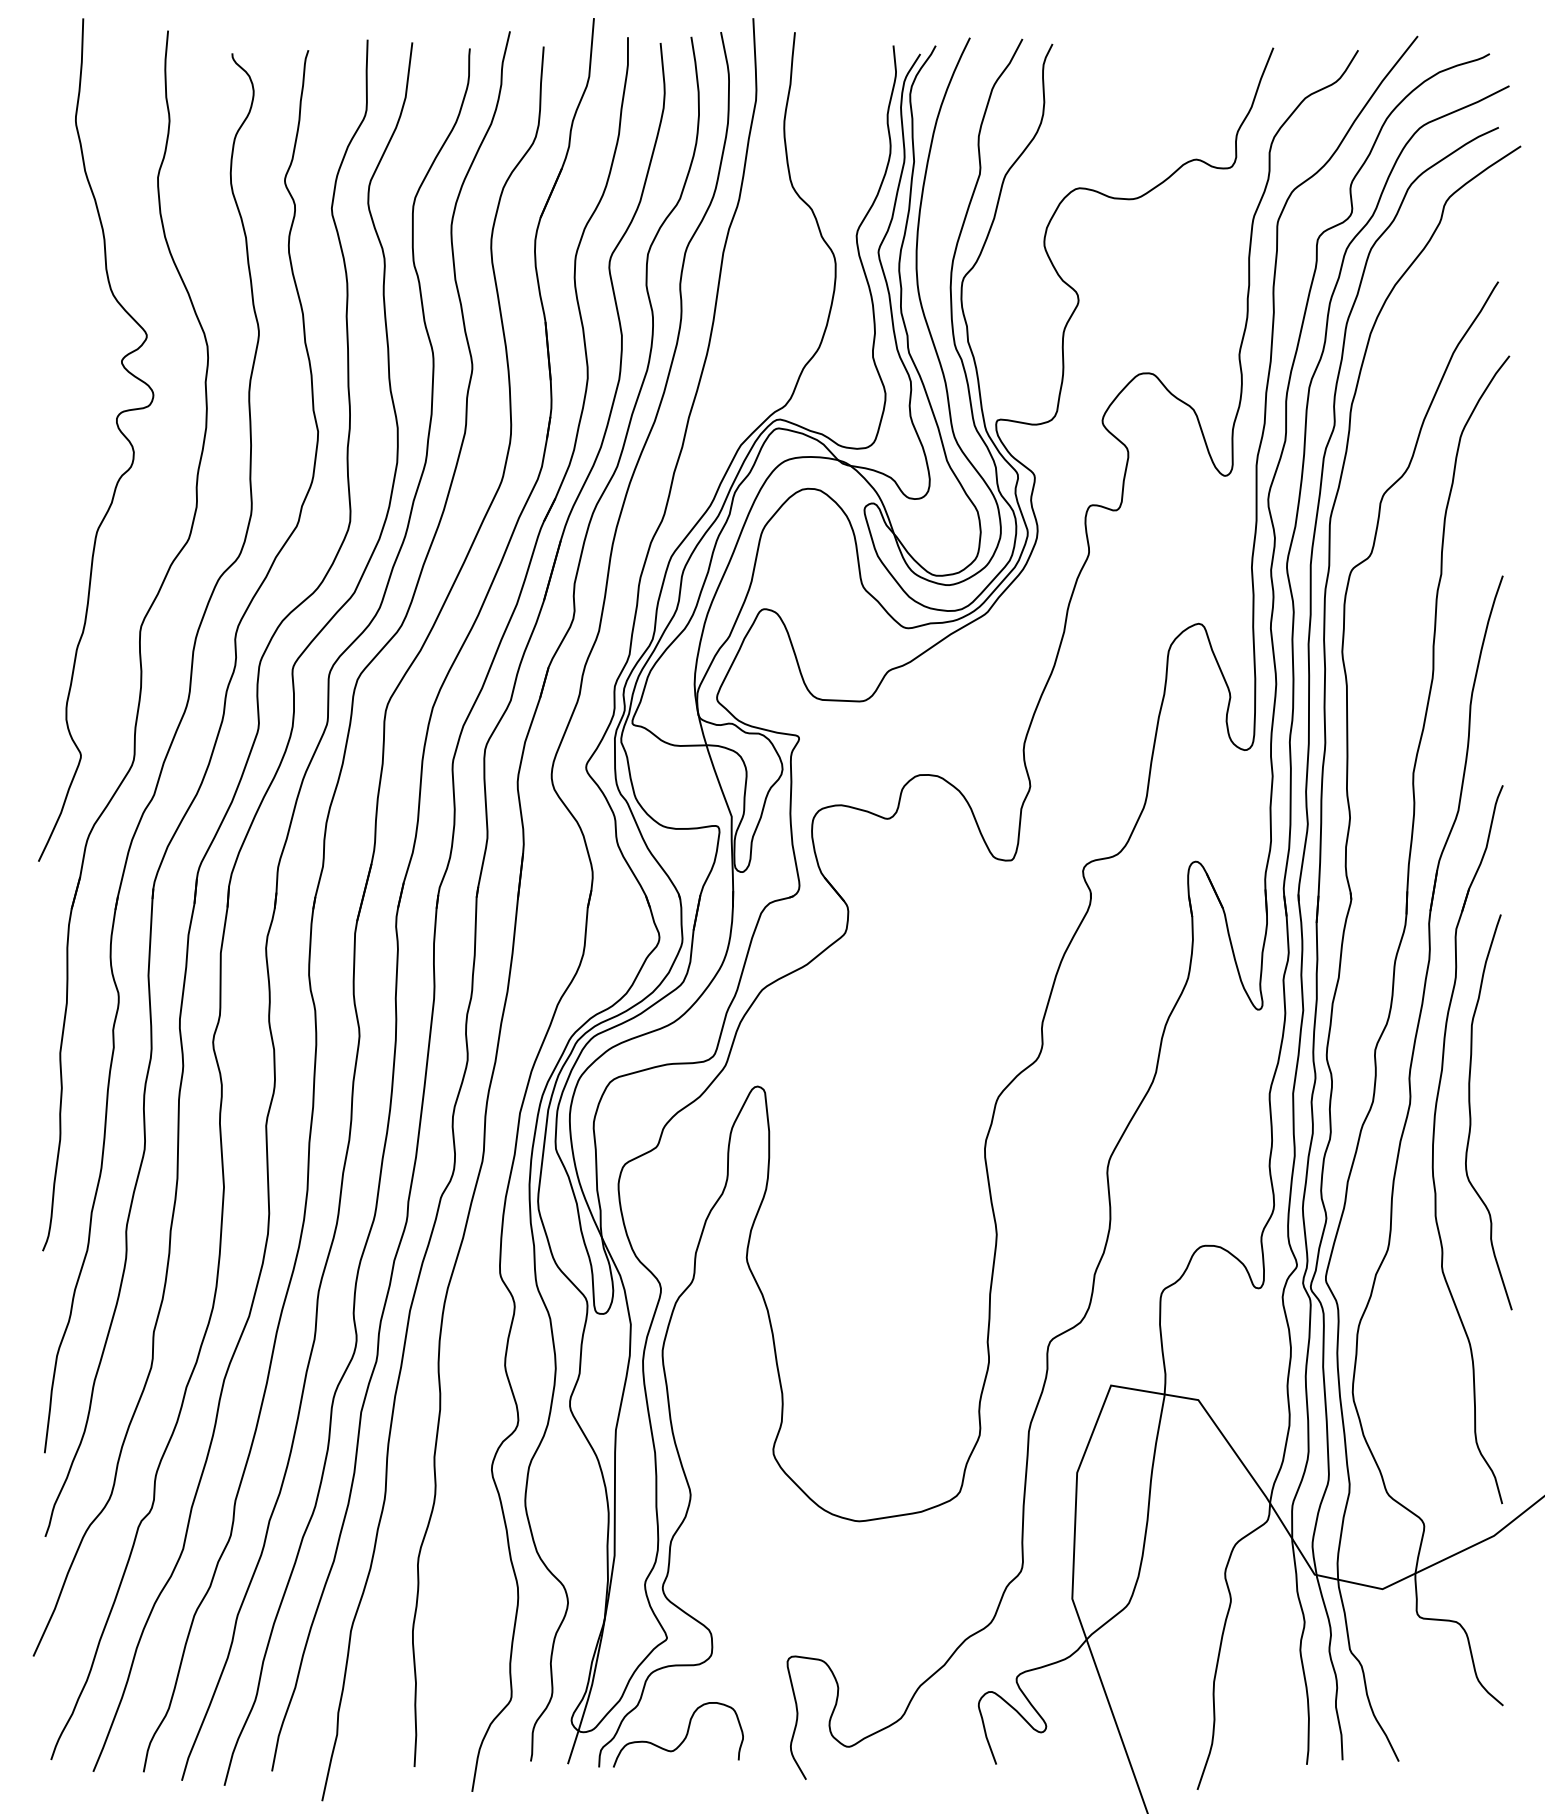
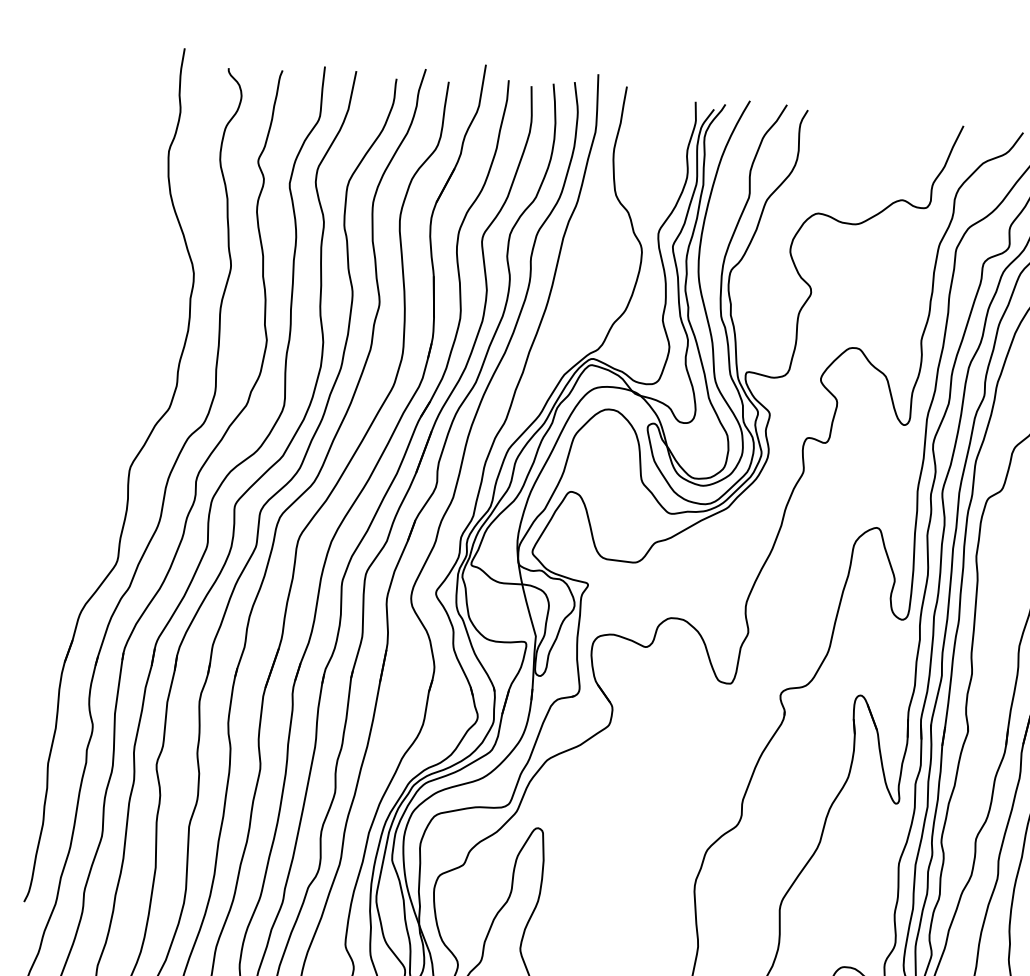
curve: (117, 428) -> (125, 326), removed

